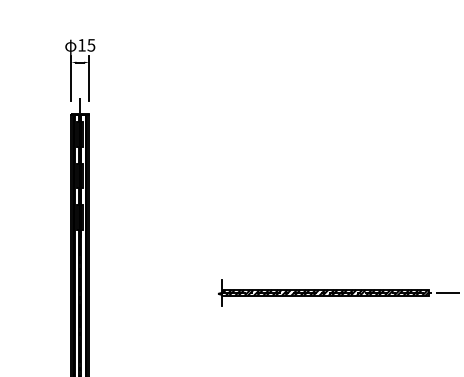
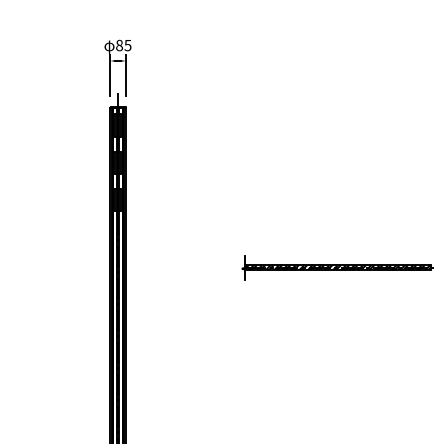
text: (81, 45) -> (119, 45), 15 -> 85

